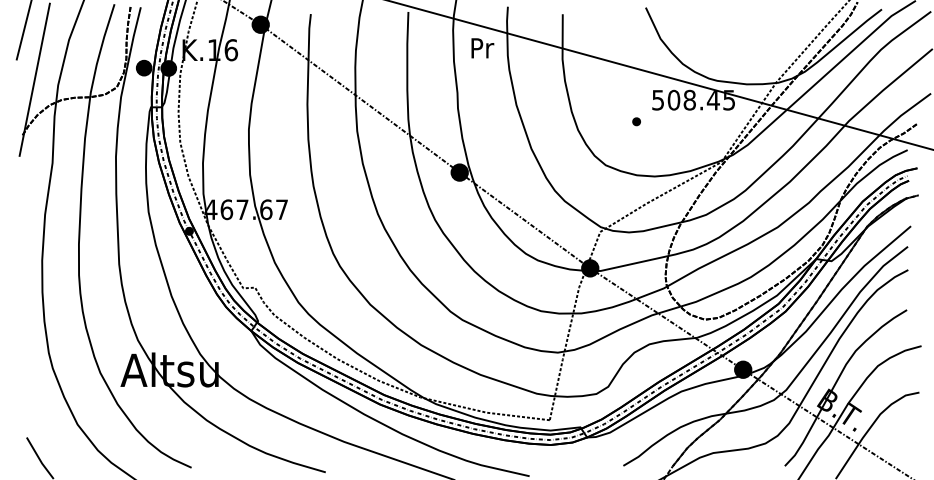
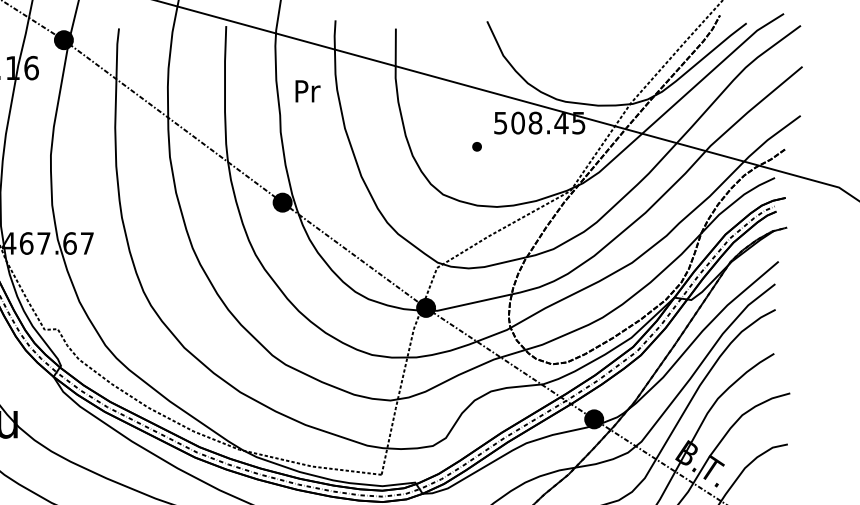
text: (482, 48) -> (307, 91), moved

